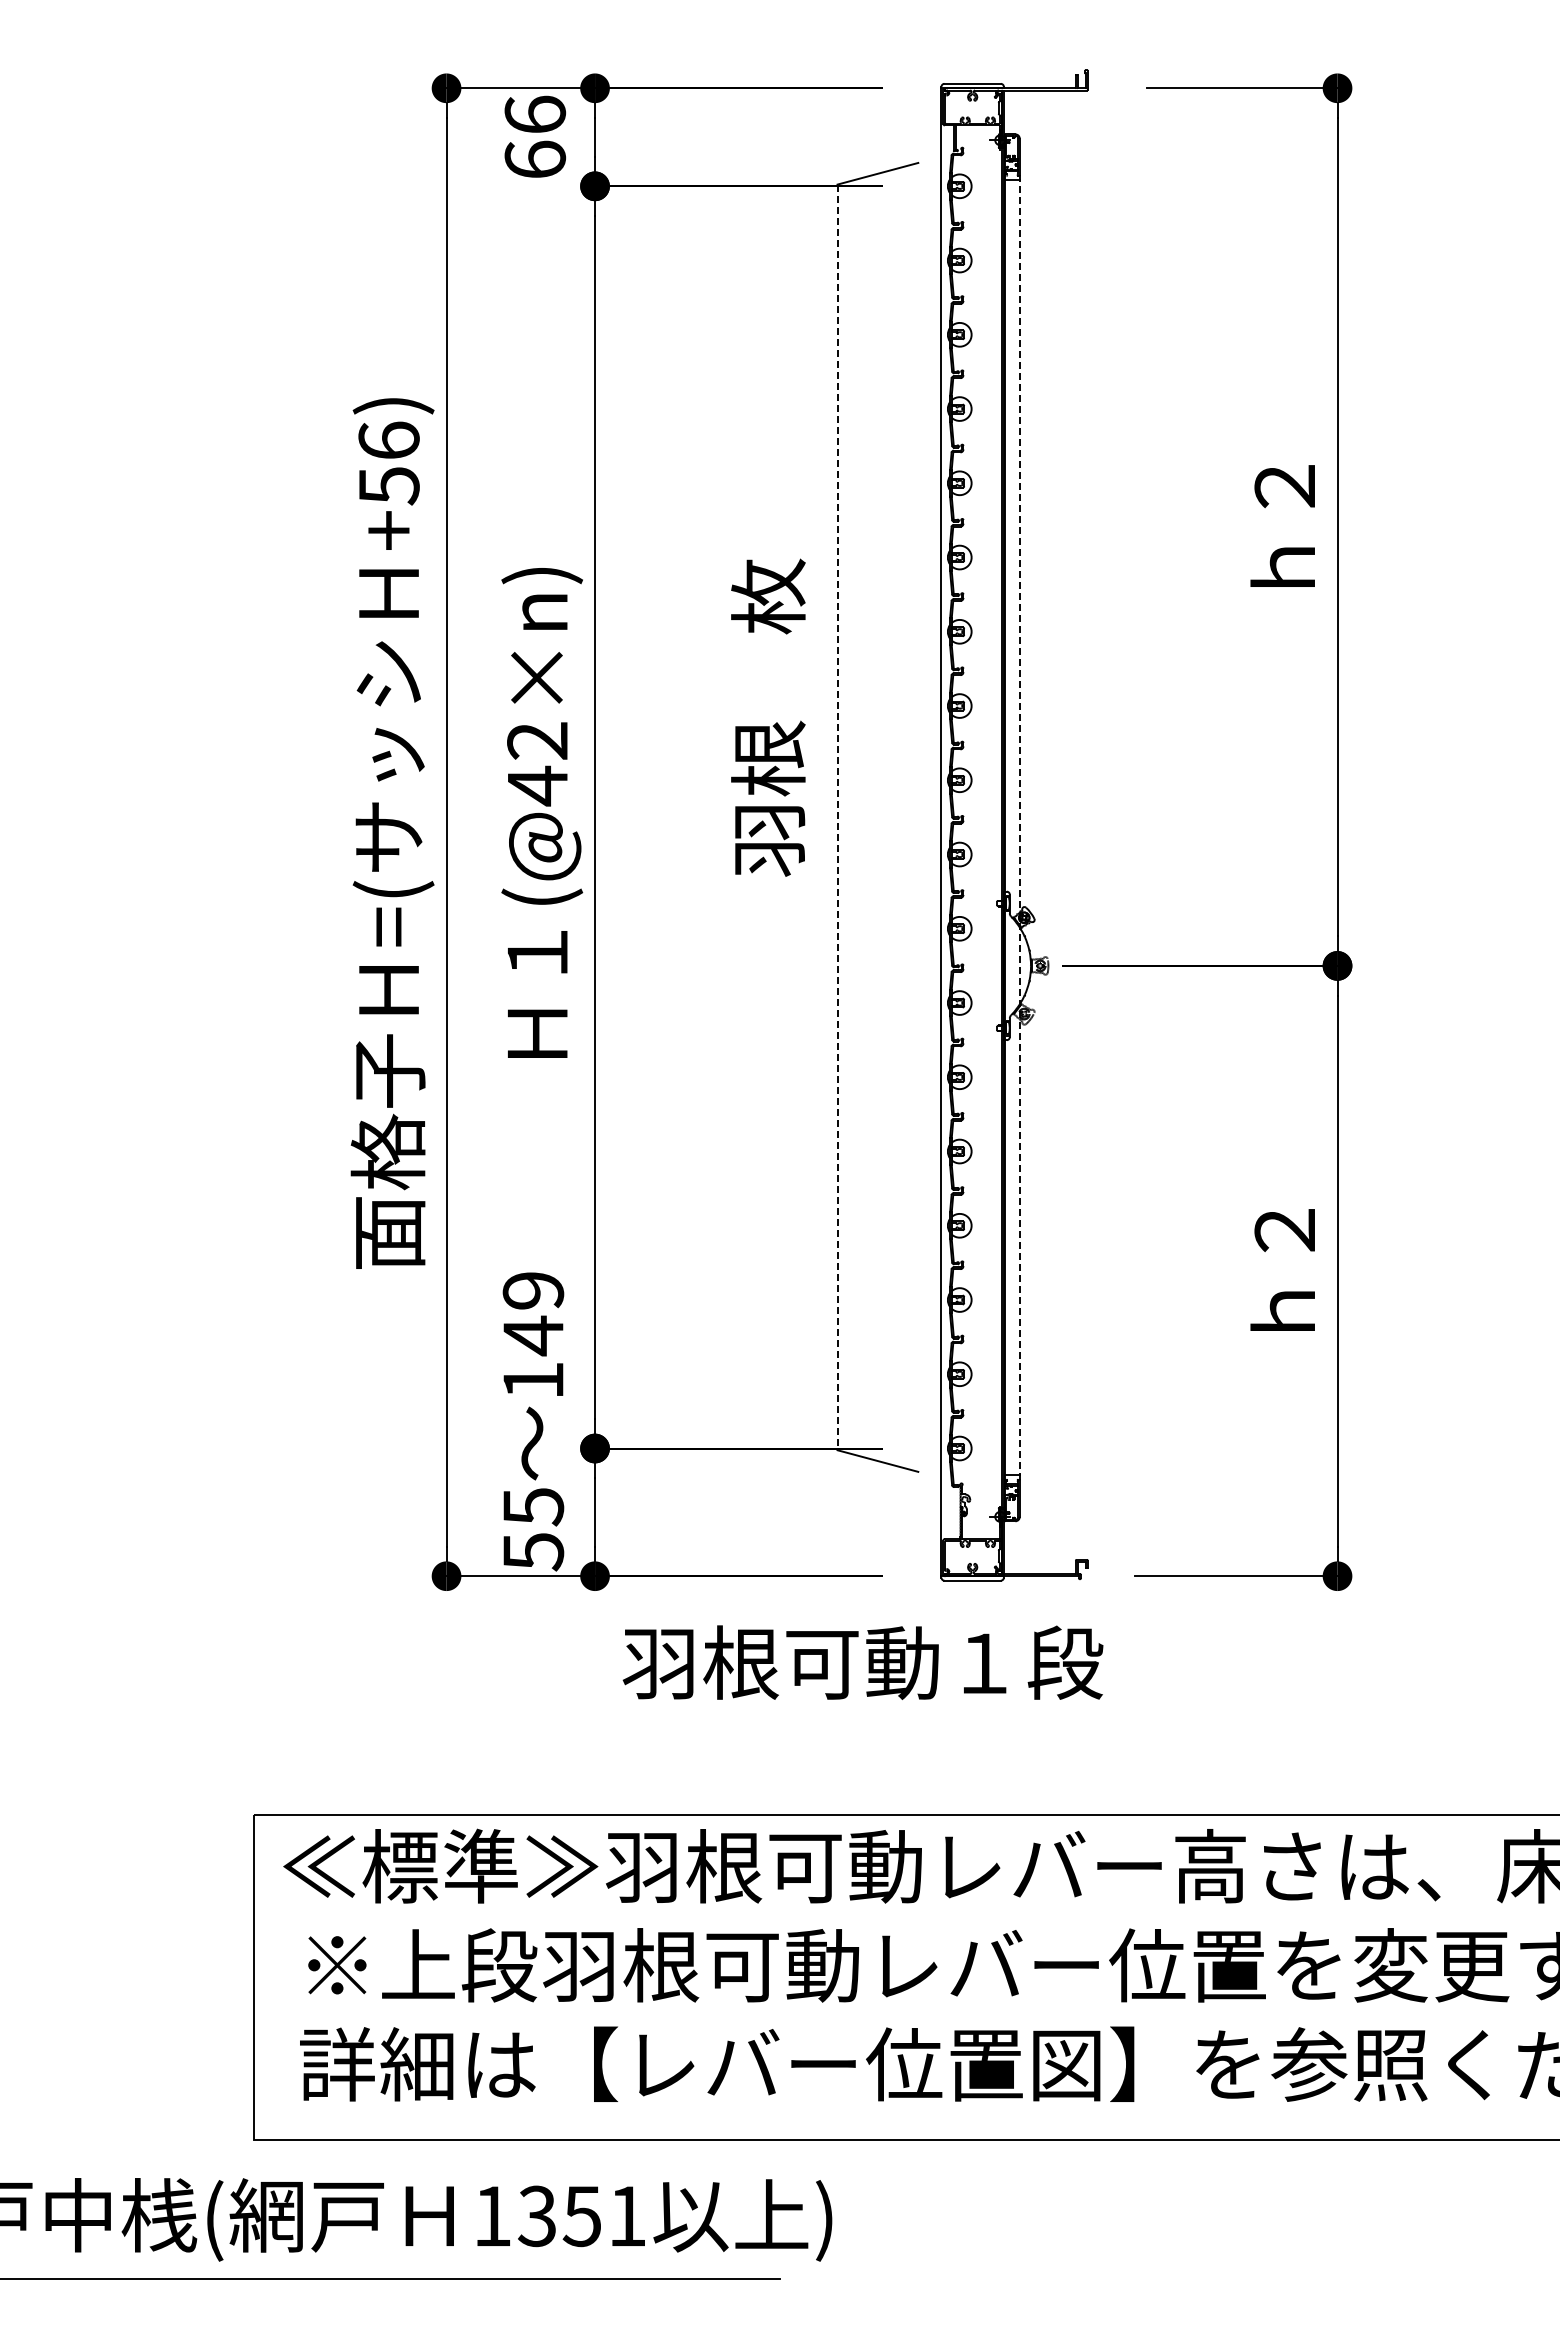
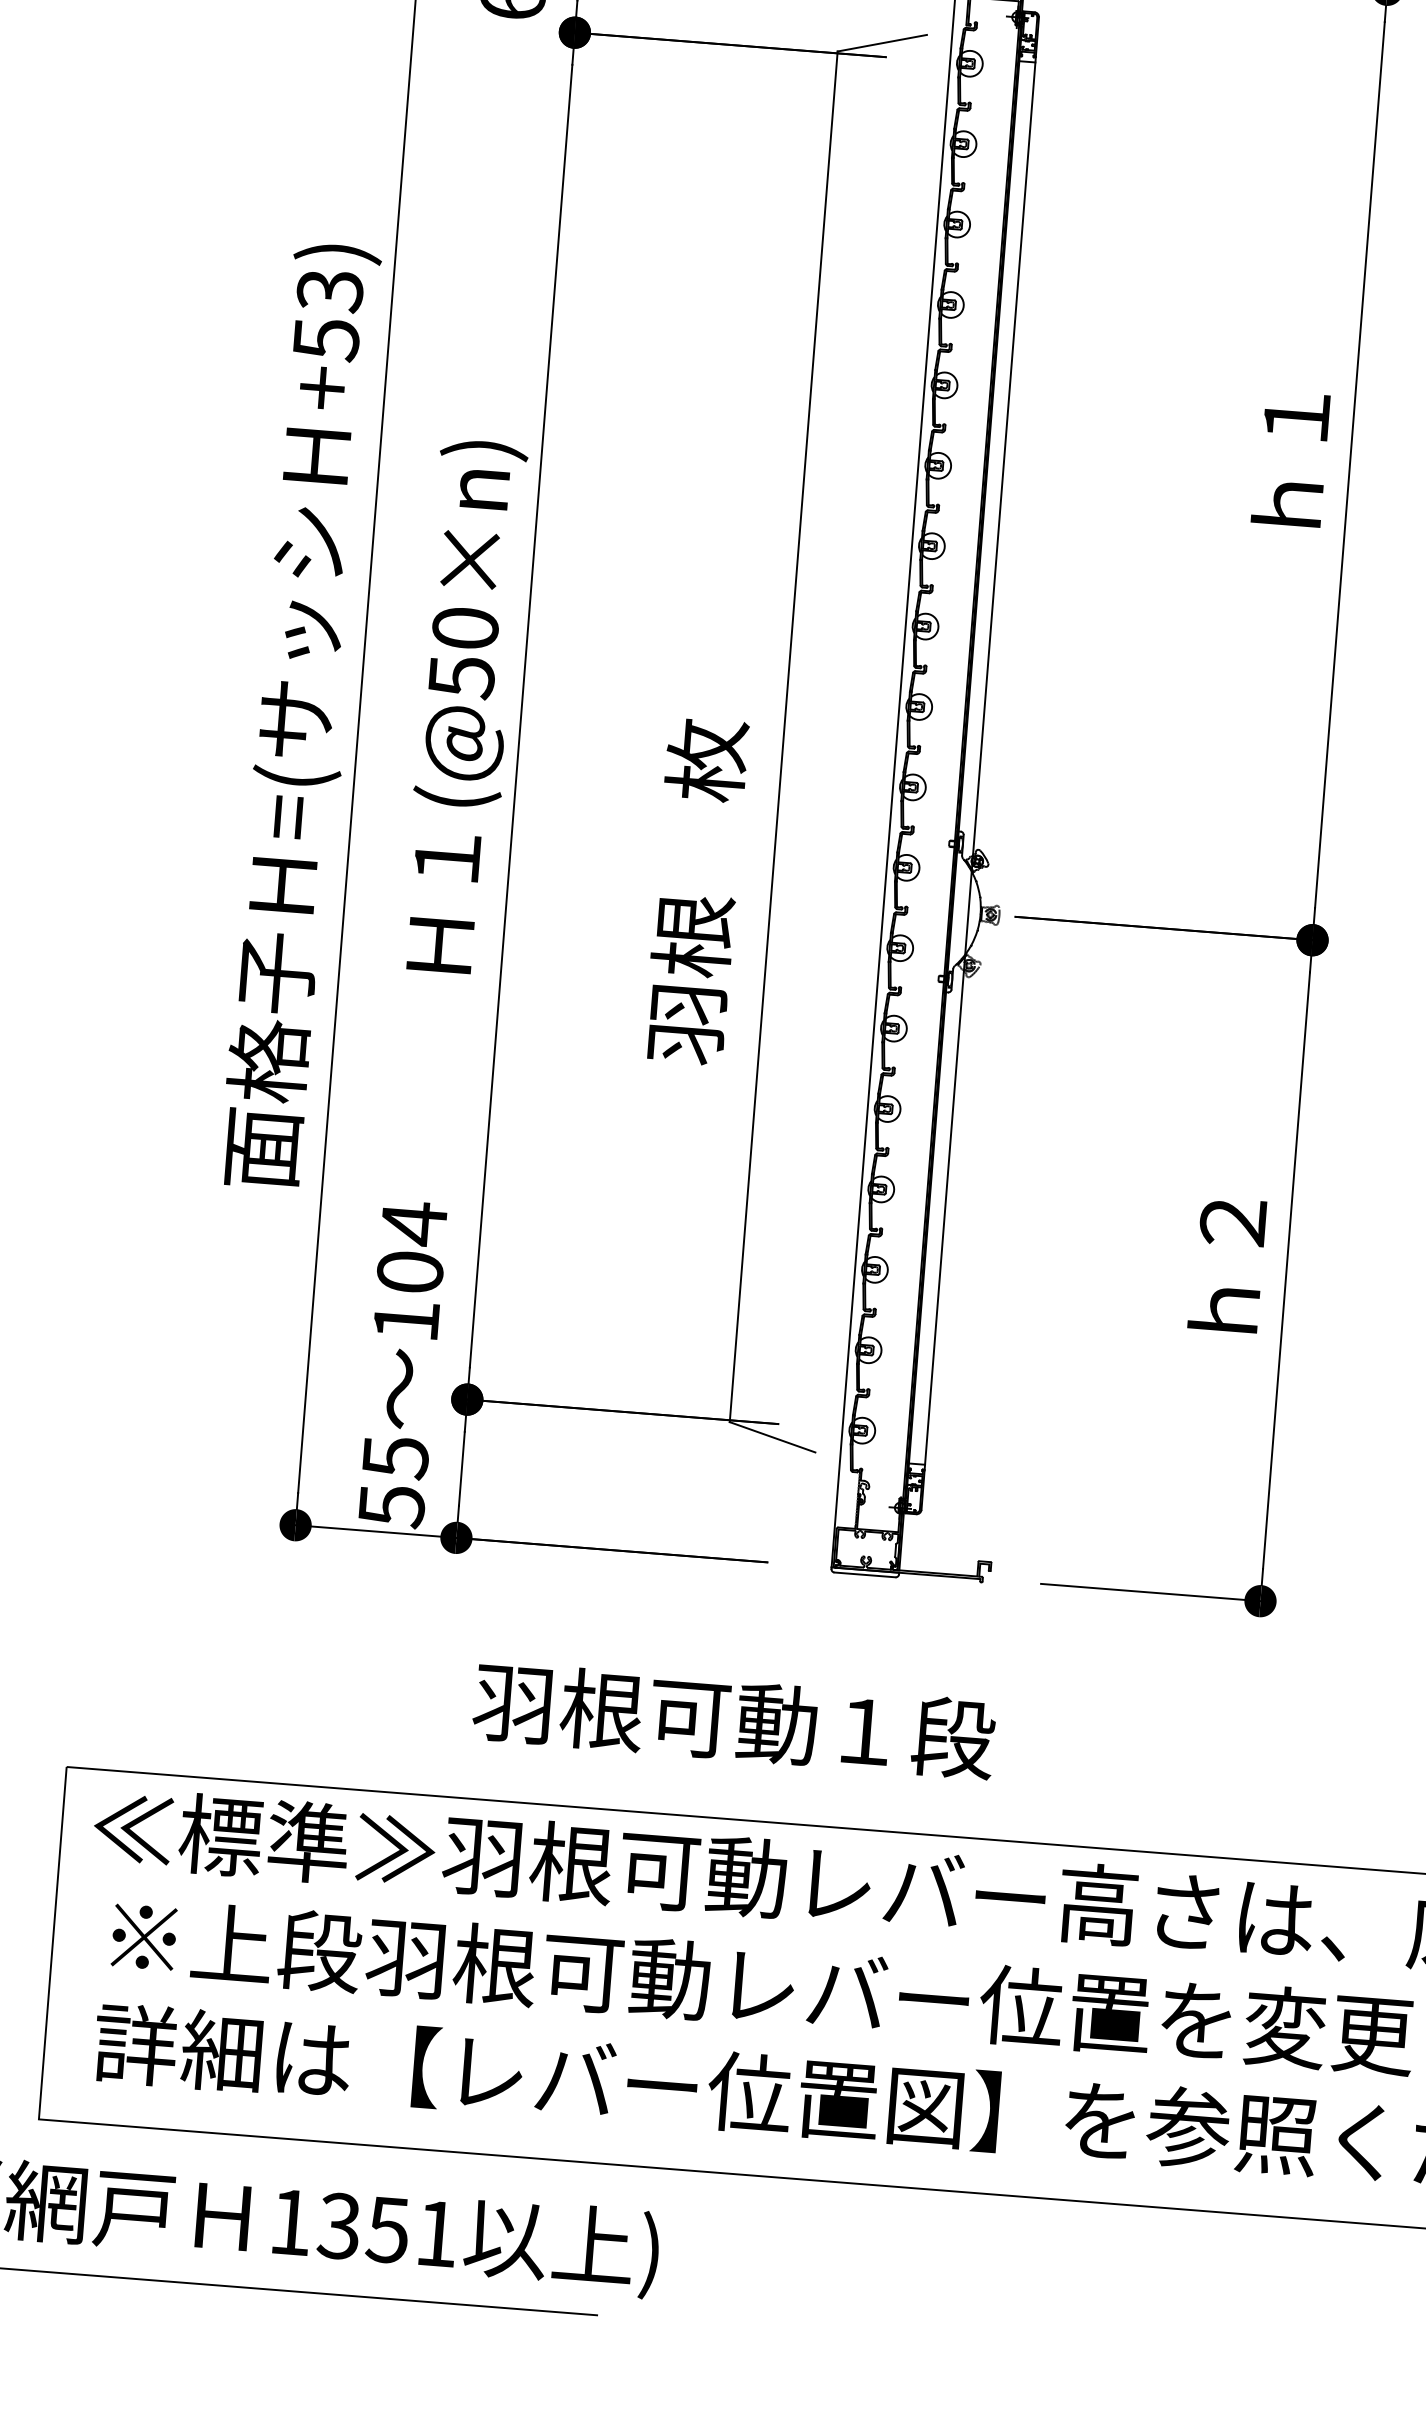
text: (388, 440) -> (329, 290), +56) -> +53)
text: (1284, 486) -> (1295, 416), ｈ２ -> ｈ１
text: (768, 717) -> (696, 891), moved
text: (537, 764) -> (463, 653), (@42×n) -> (@50×n)
line: (837, 817) -> (783, 736), dashed -> solid
line: (1019, 827) -> (979, 763), dashed -> solid
text: (533, 1313) -> (412, 1248), 149 -> 104
text: (862, 1662) -> (733, 1720), moved

